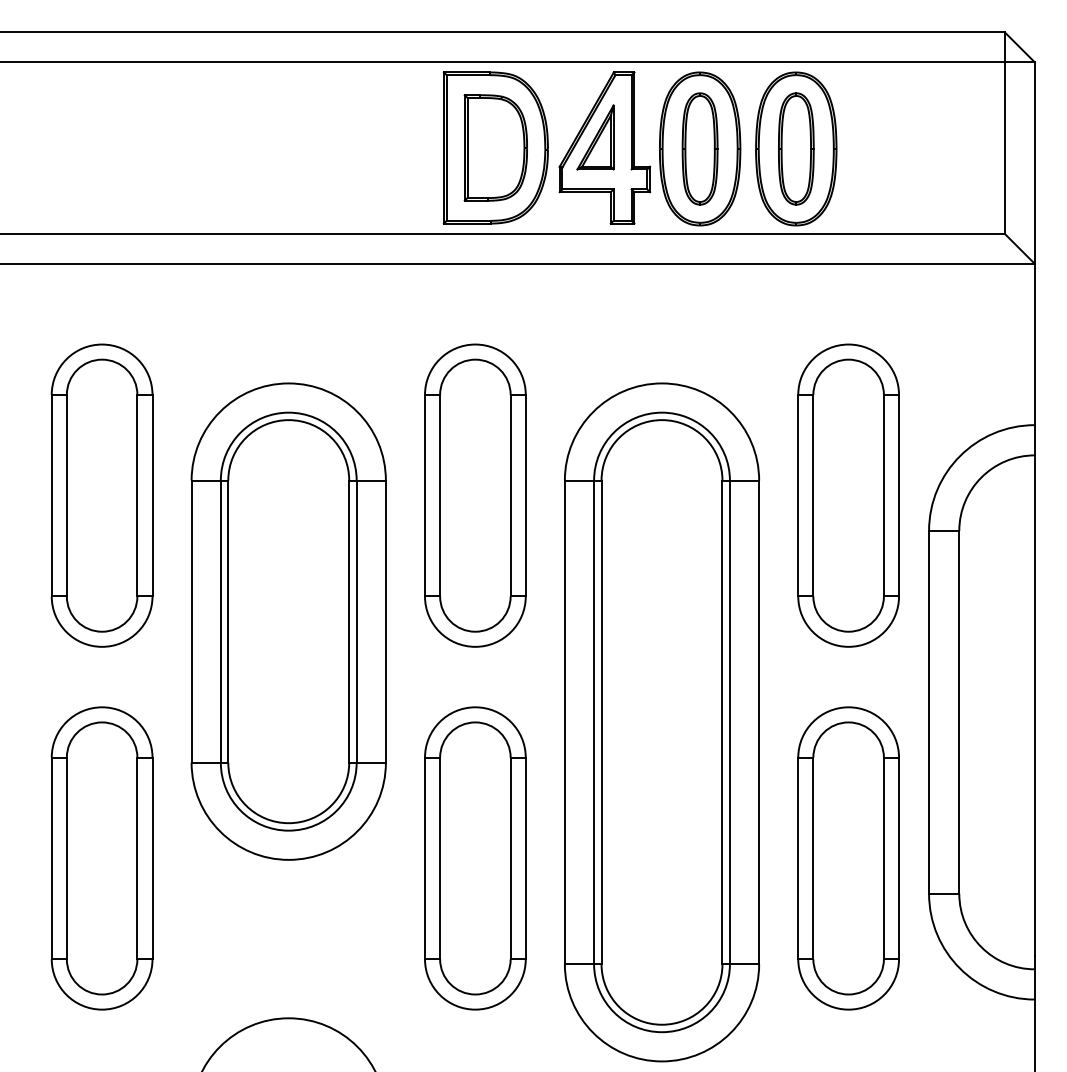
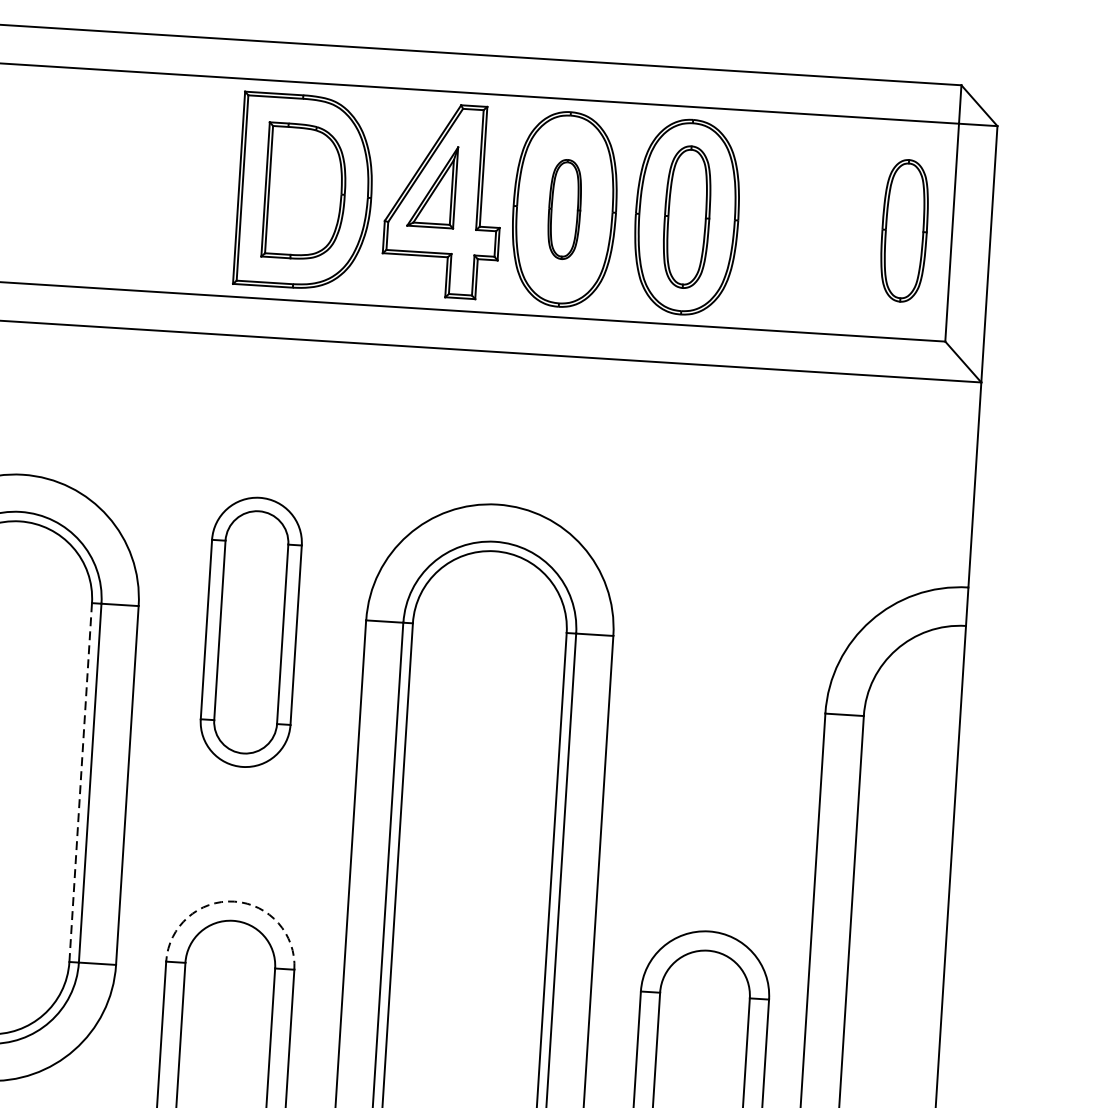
part: (699, 148) -> (564, 208), size x0.7
part: (967, 148) -> (904, 230), added
part: (475, 495) -> (251, 632), size x0.7
part: (848, 495) -> (725, 662), removed
line: (349, 621) -> (81, 782), solid -> dashed
arc: (475, 707) -> (234, 901), solid -> dashed

